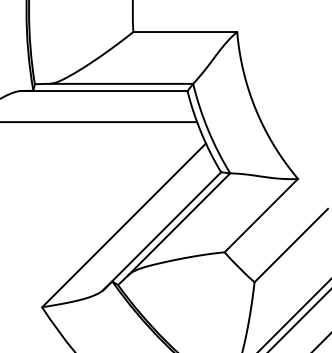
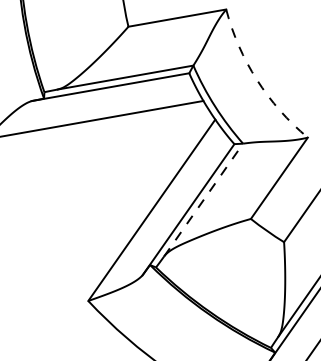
arc: (255, 109) -> (256, 79), solid -> dashed
line: (179, 224) -> (203, 200), solid -> dashed

